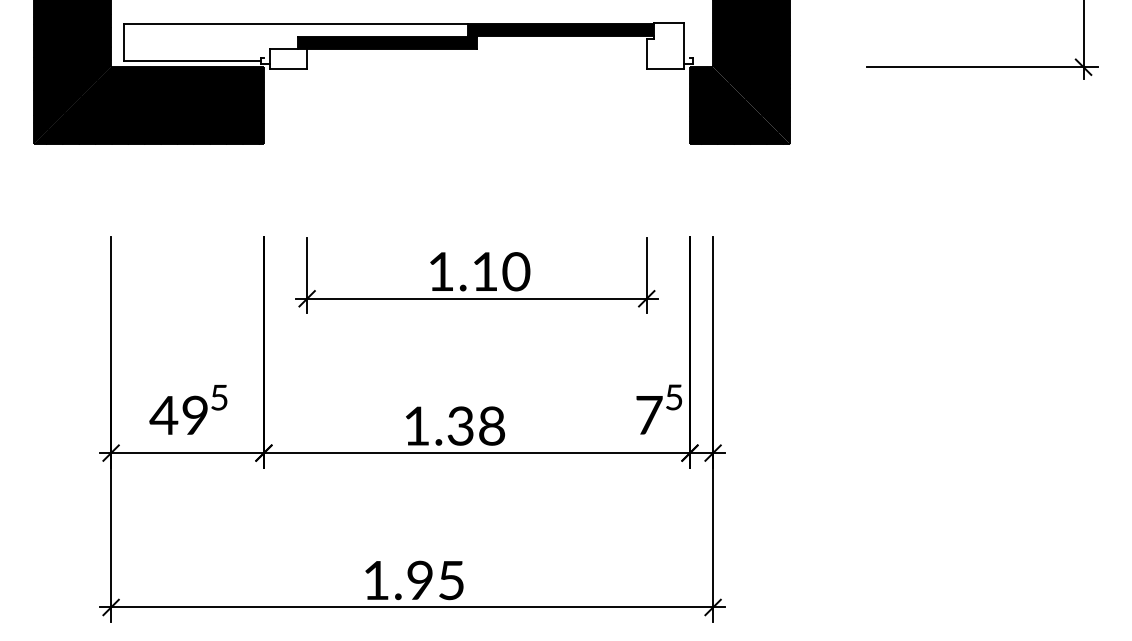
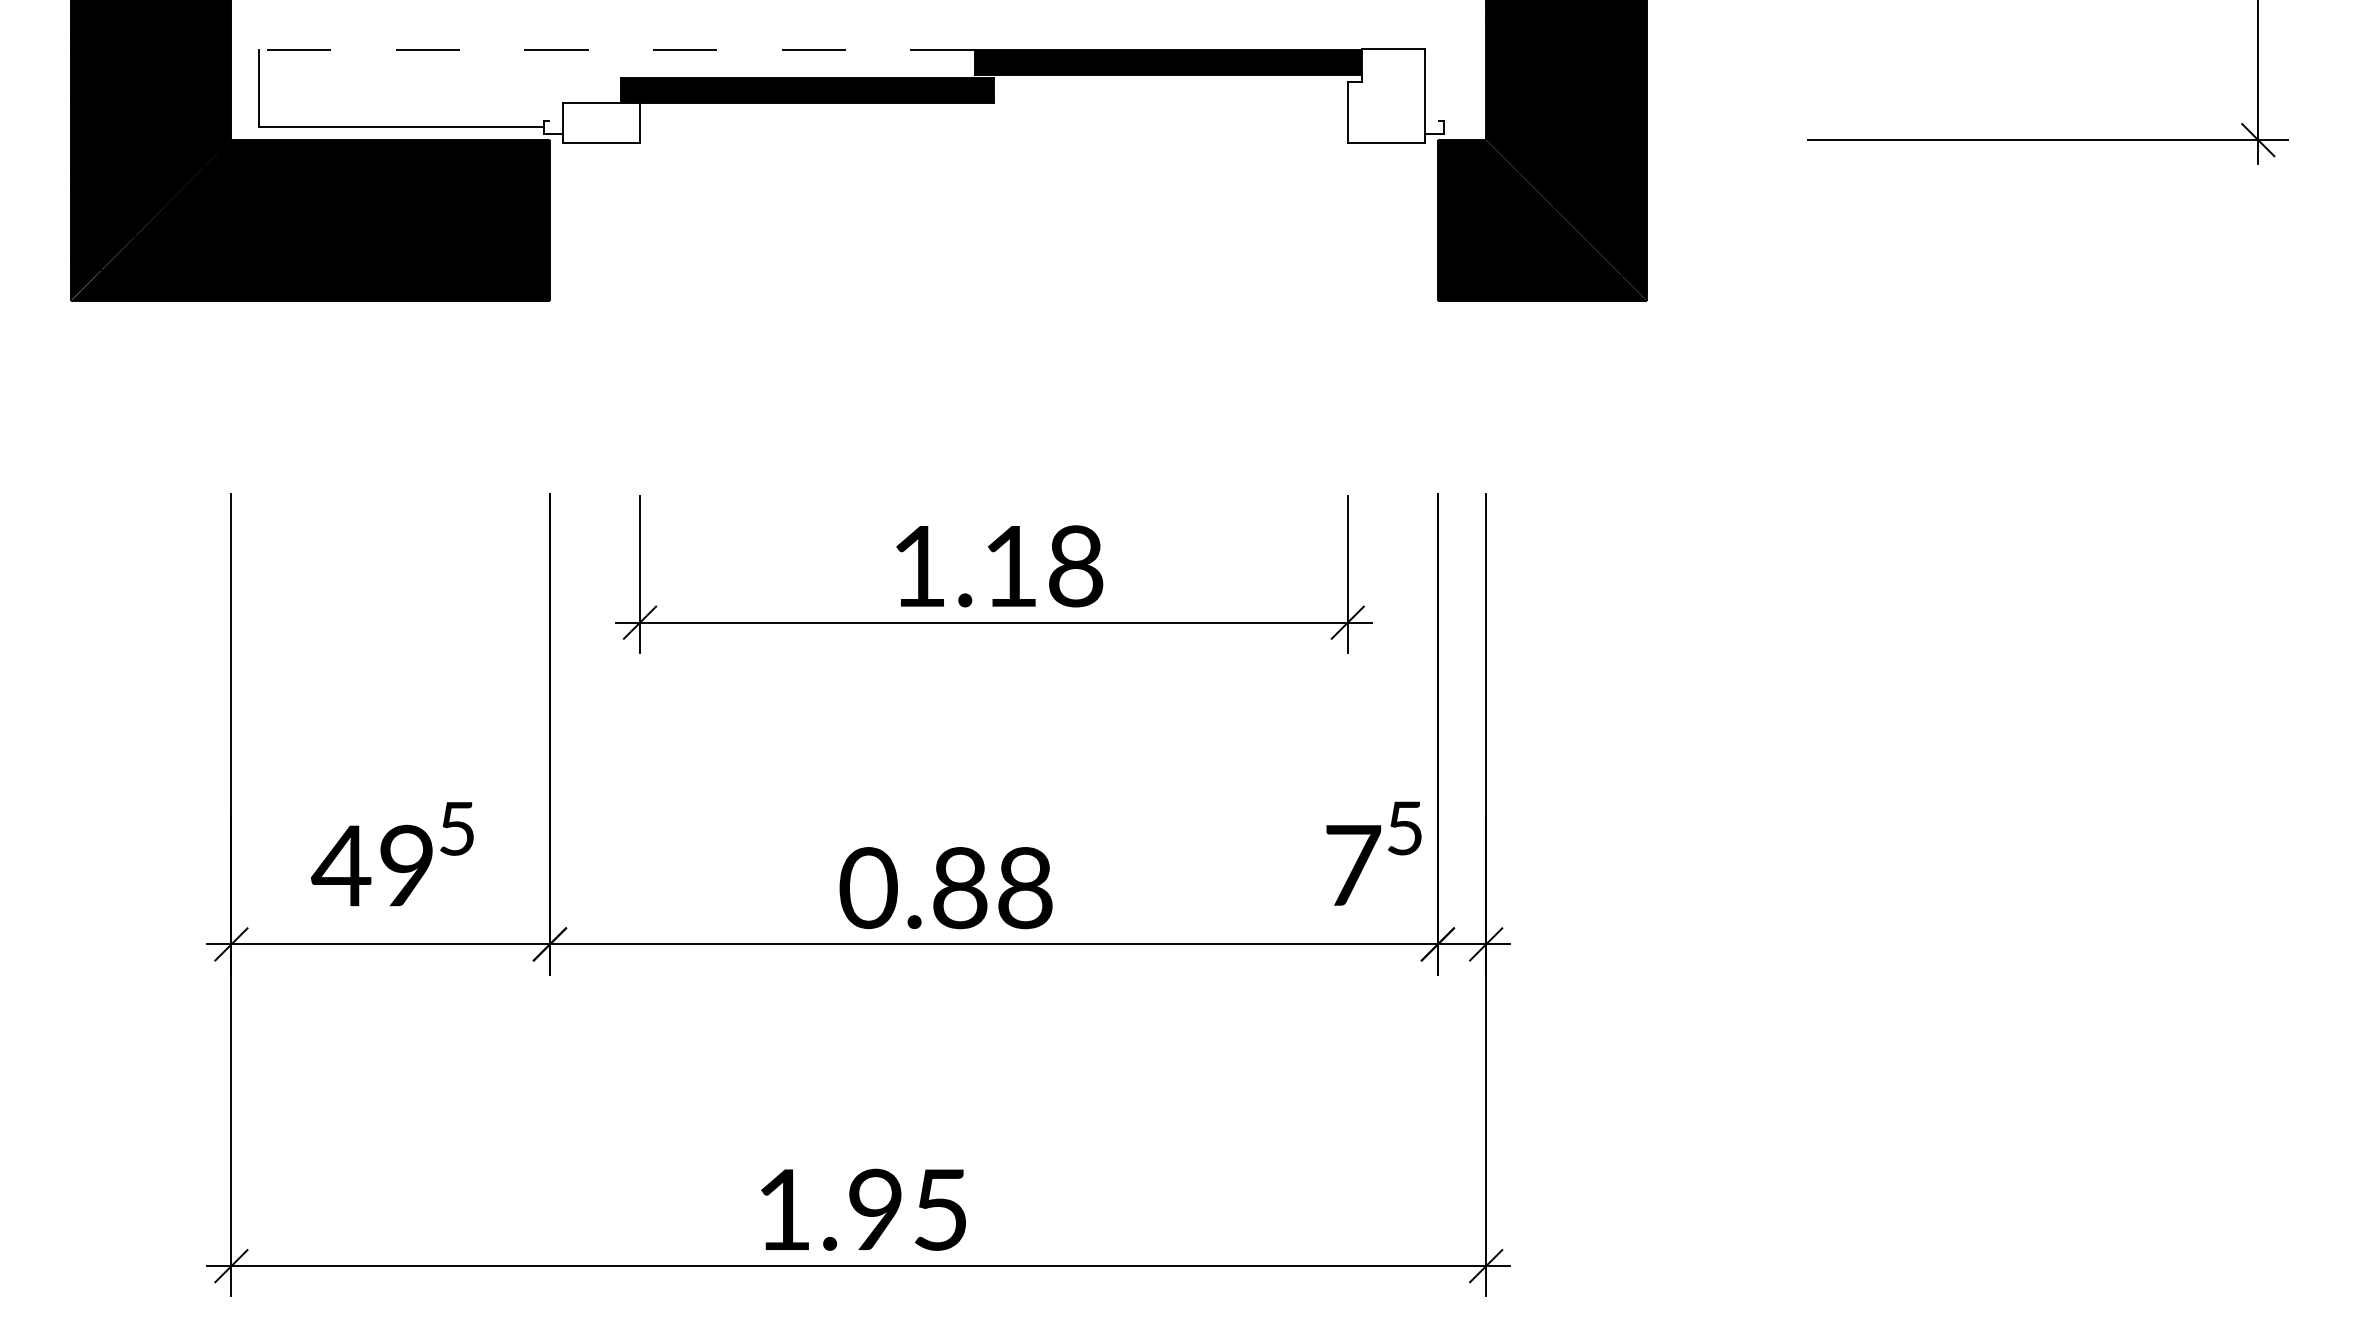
line: (296, 24) -> (617, 51), solid -> dashed
text: (516, 272) -> (1076, 567), 1.10 -> 1.18
text: (438, 425) -> (913, 886), 1.38 -> 0.88

